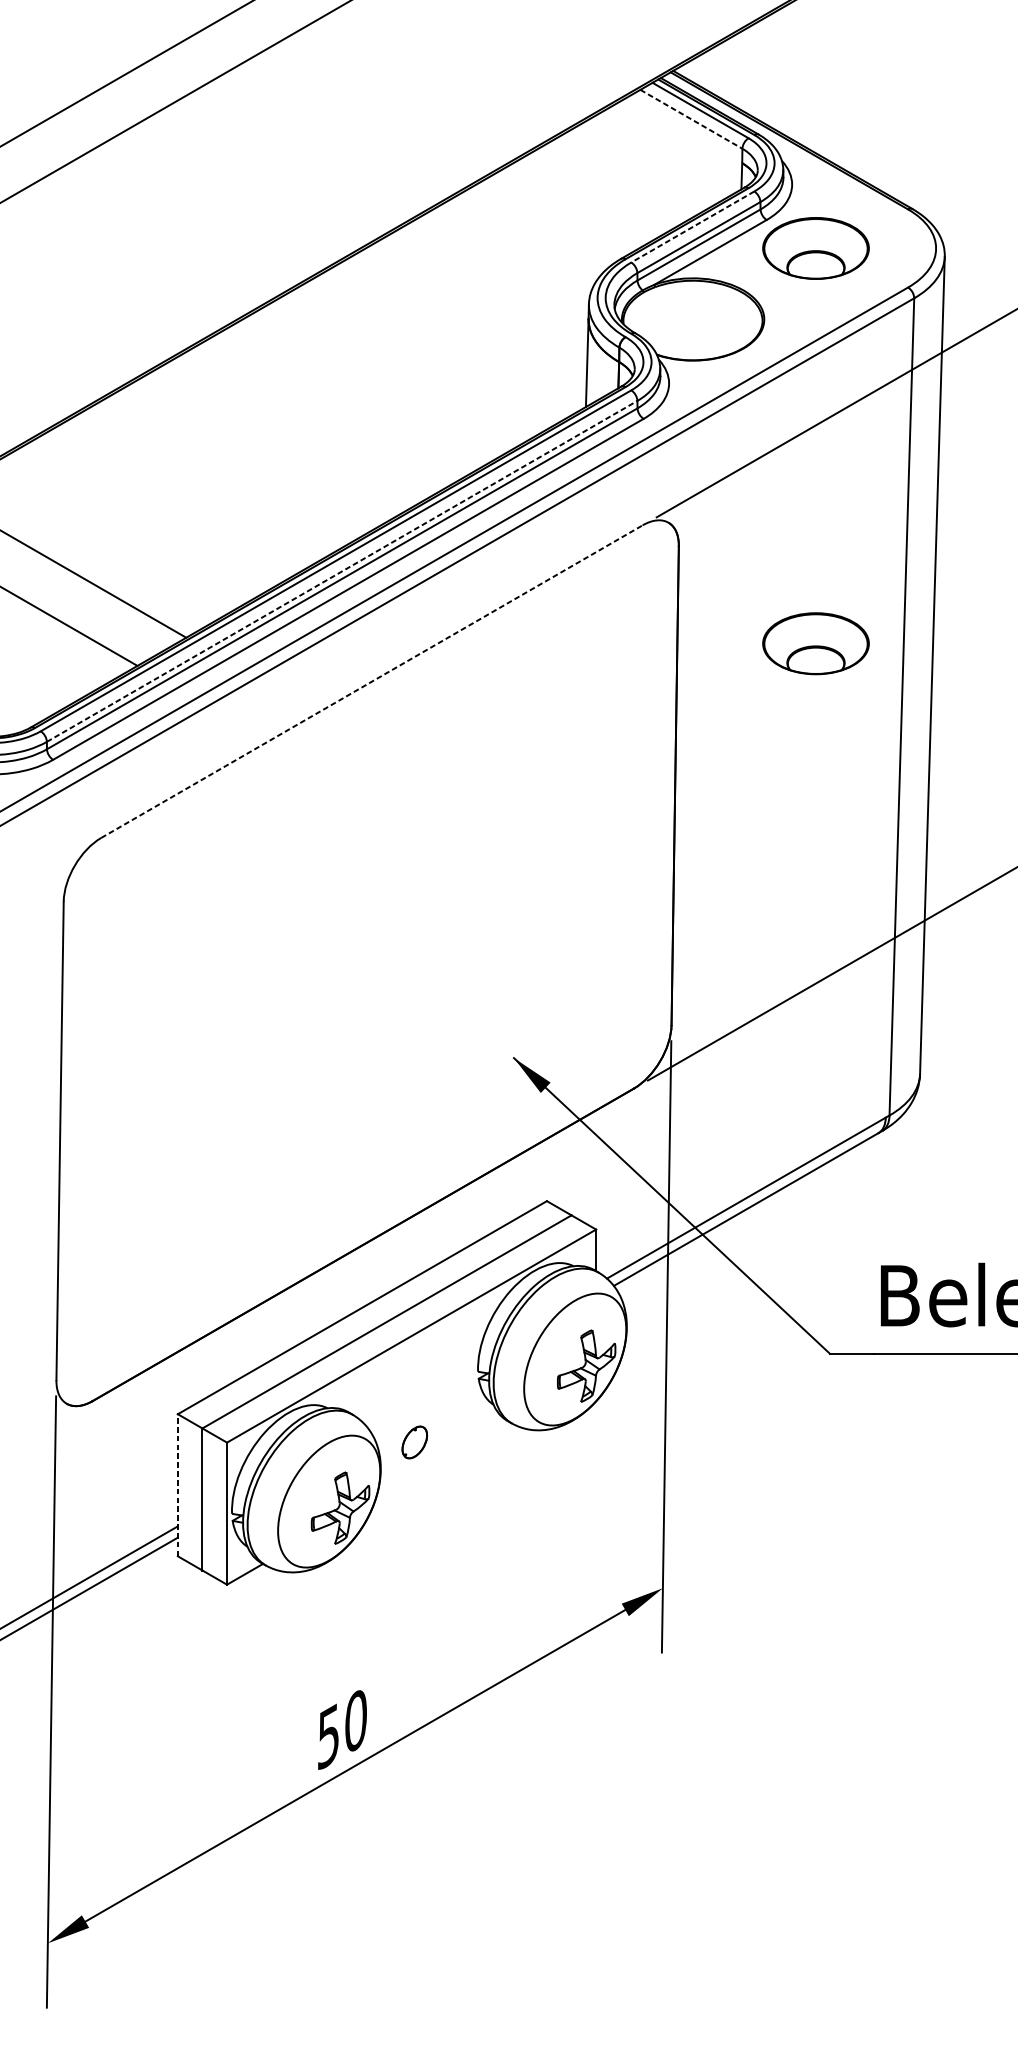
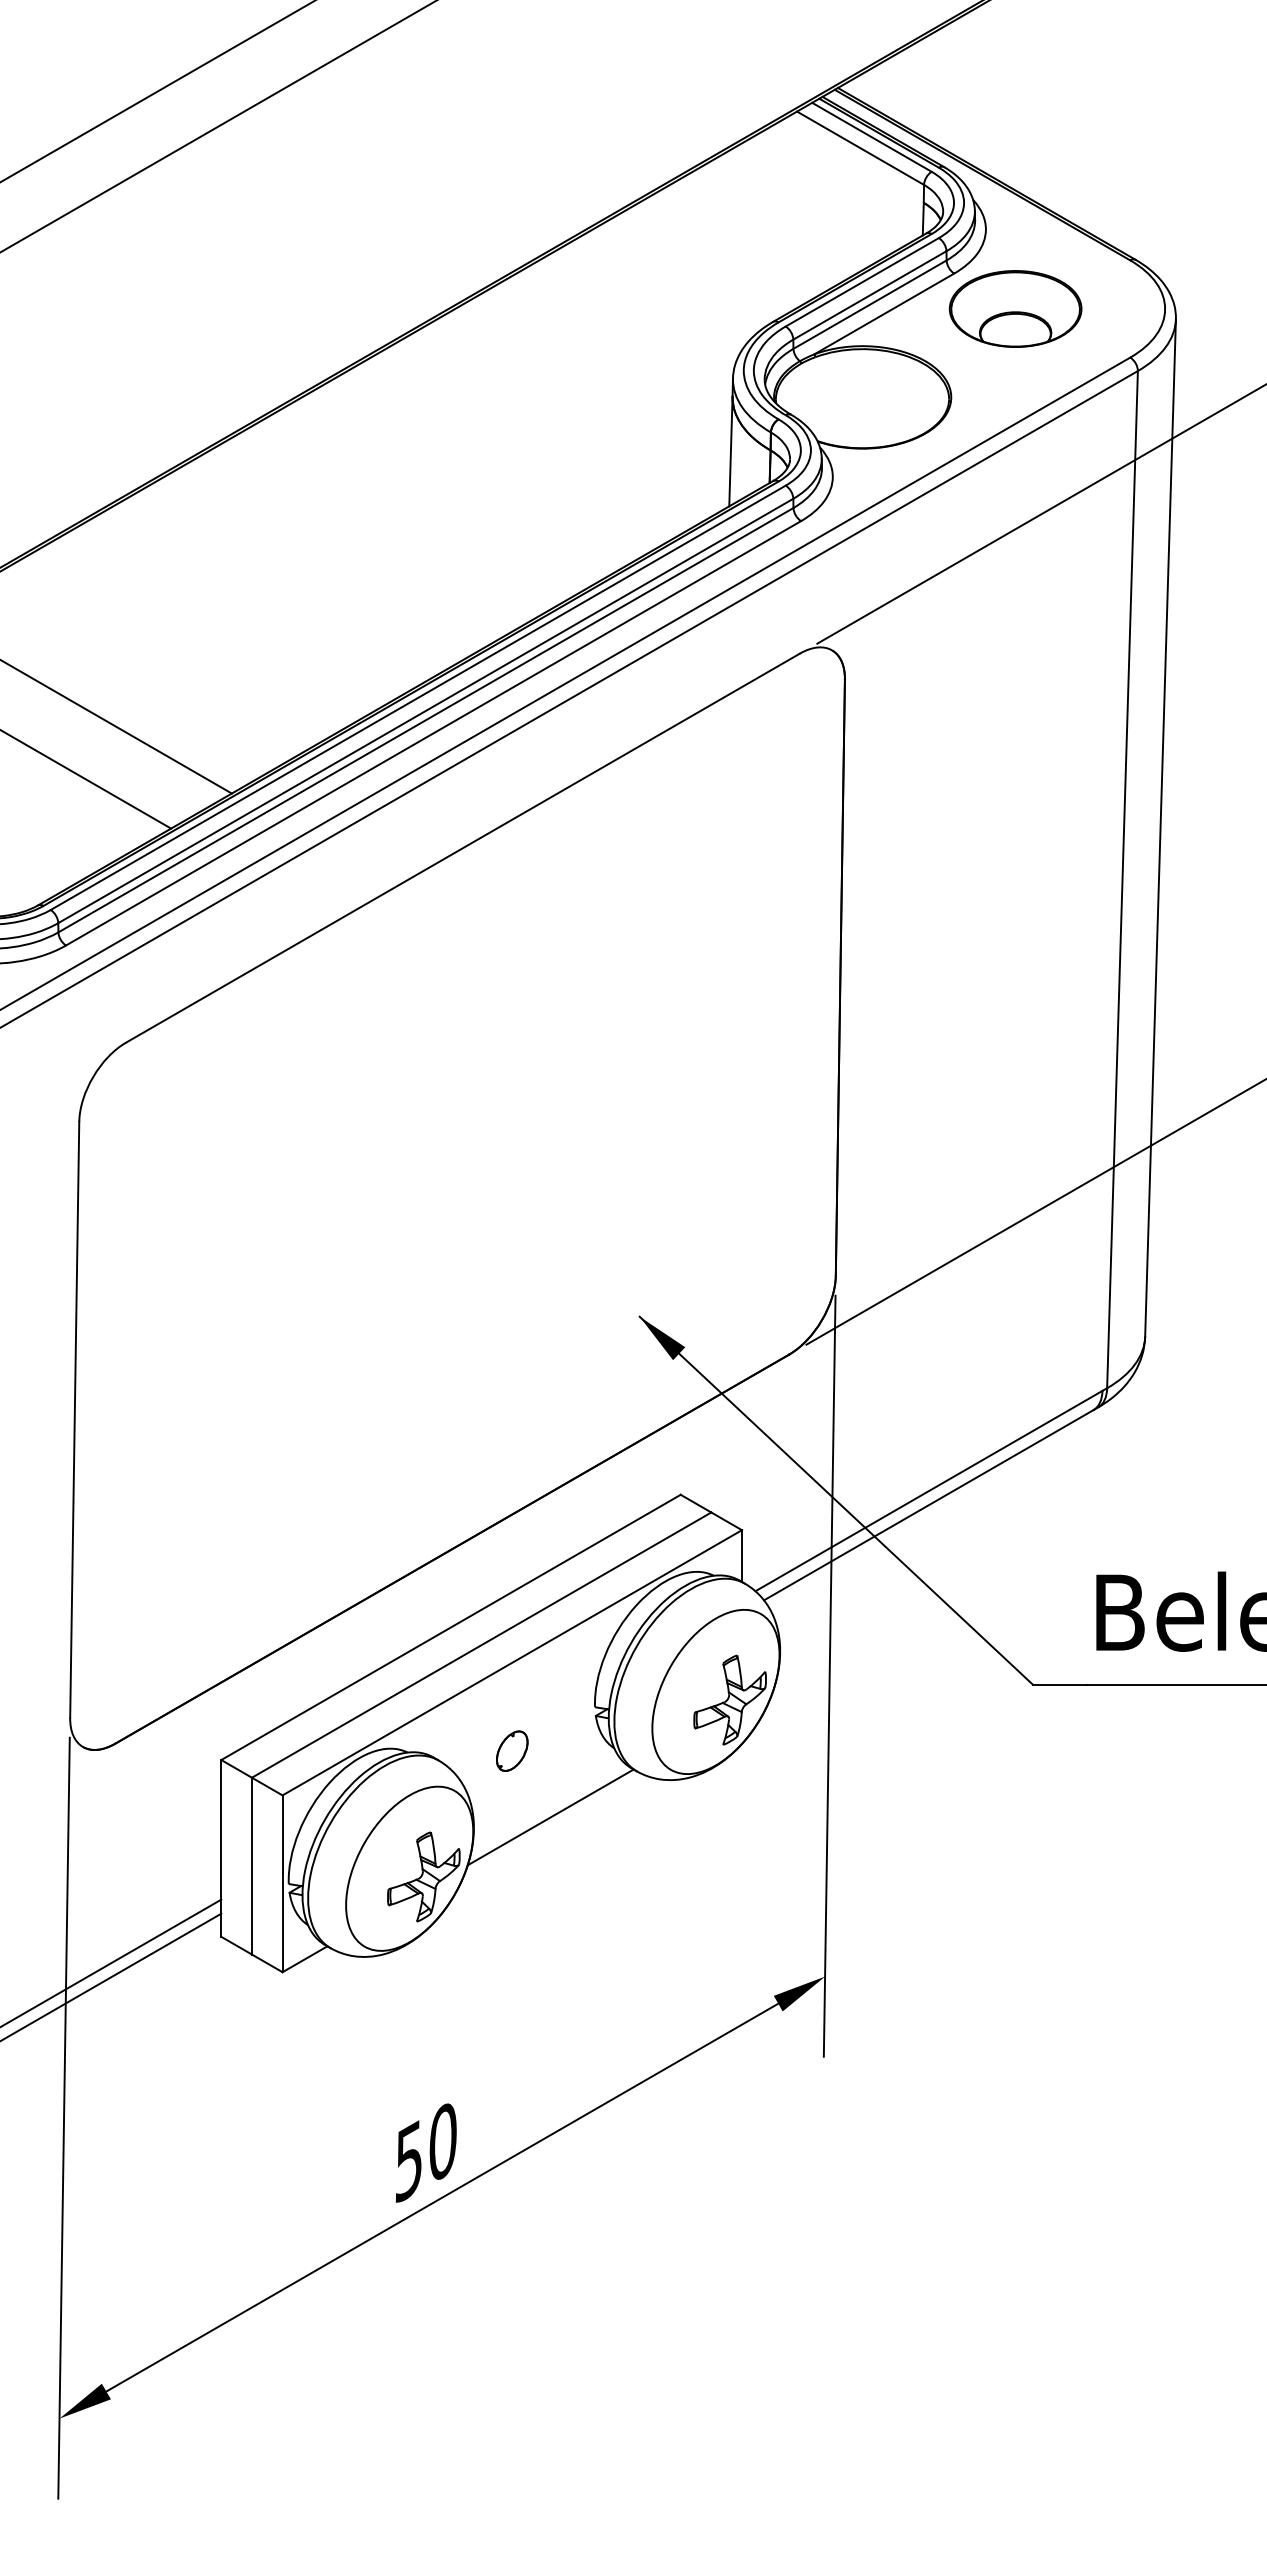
line: (691, 119) -> (860, 148), dashed -> solid
line: (692, 227) -> (861, 282), dashed -> solid
line: (342, 571) -> (426, 710), dashed -> solid
part: (815, 643) -> (1015, 800), removed
line: (371, 681) -> (462, 848), dashed -> solid
part: (415, 1441) -> (512, 1750), moved
line: (442, 1460) -> (550, 1817), added
line: (177, 1484) -> (221, 1847), dashed -> solid

